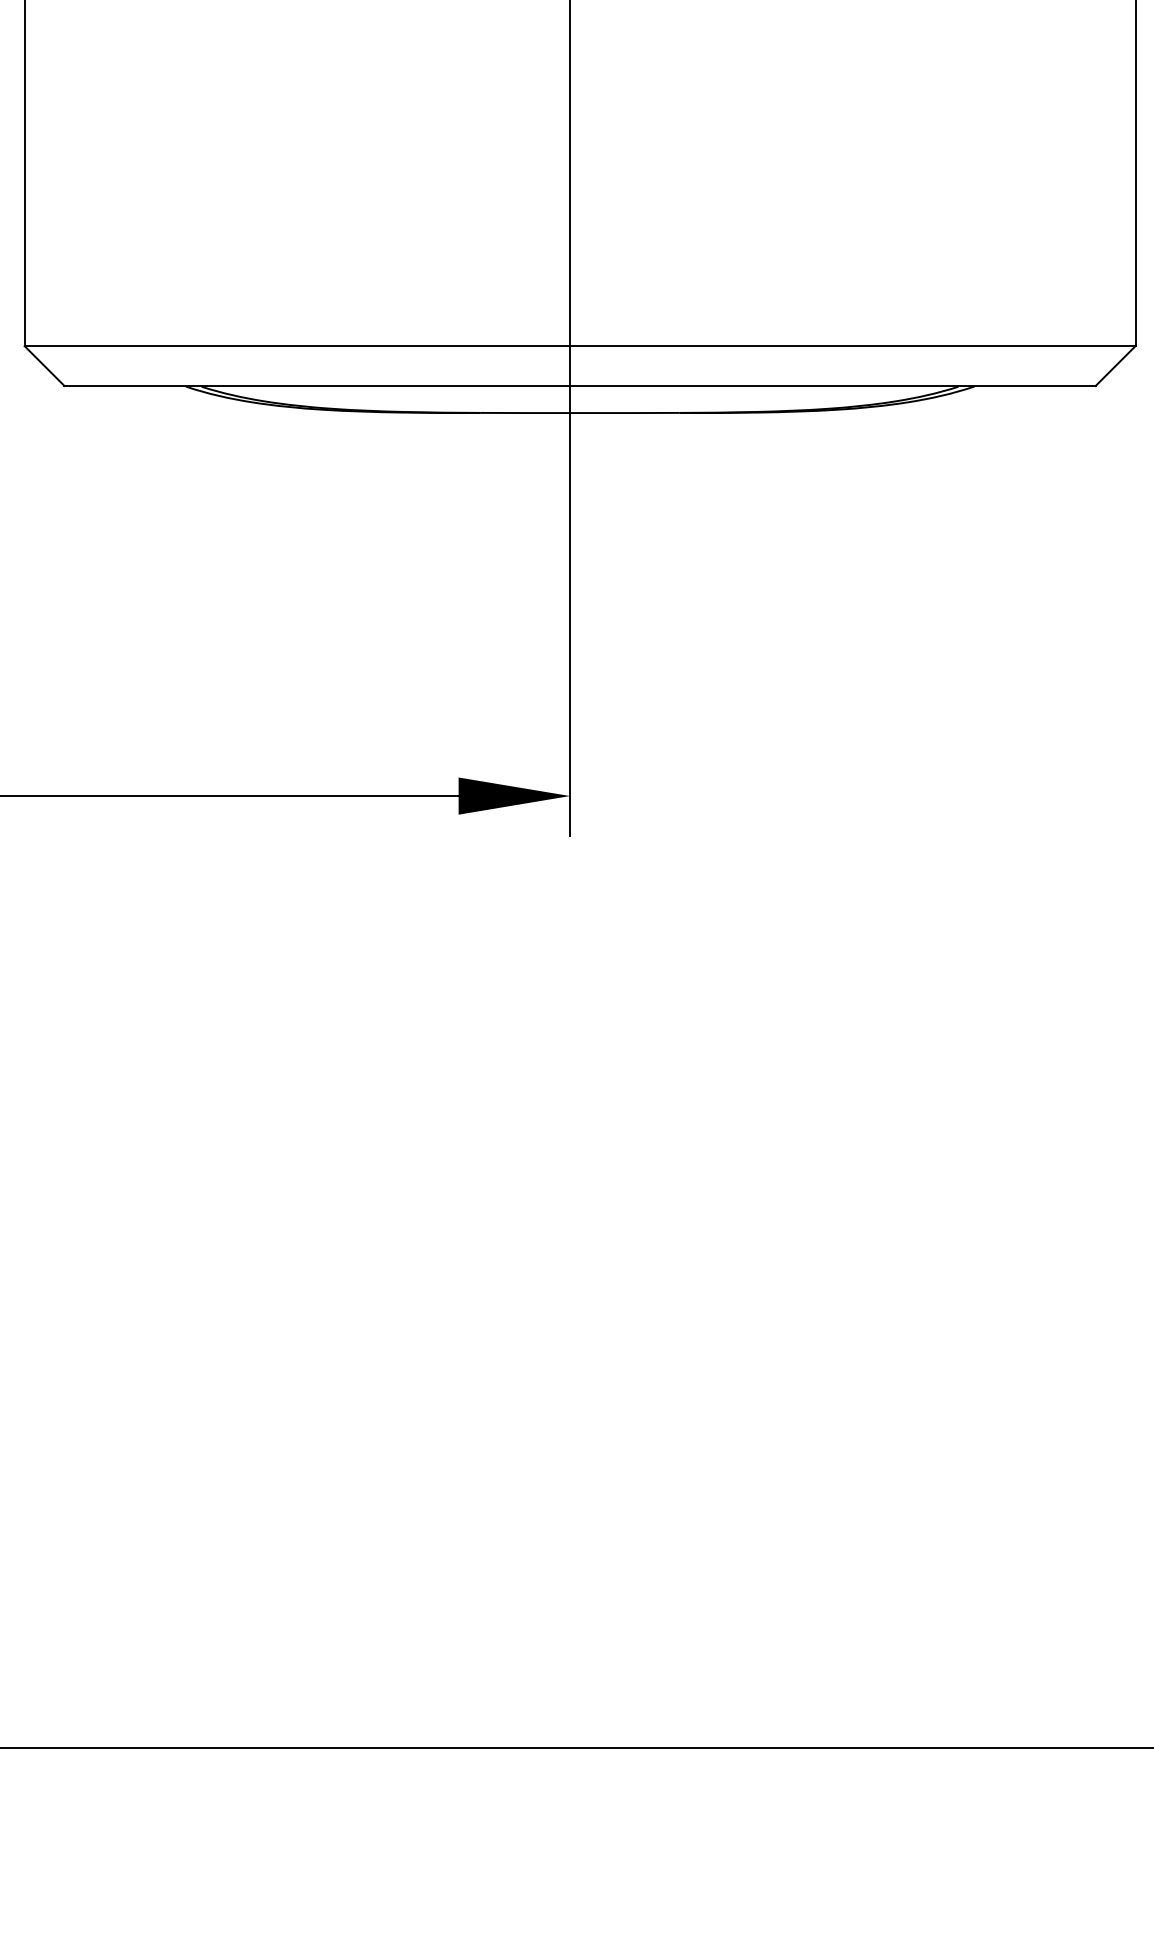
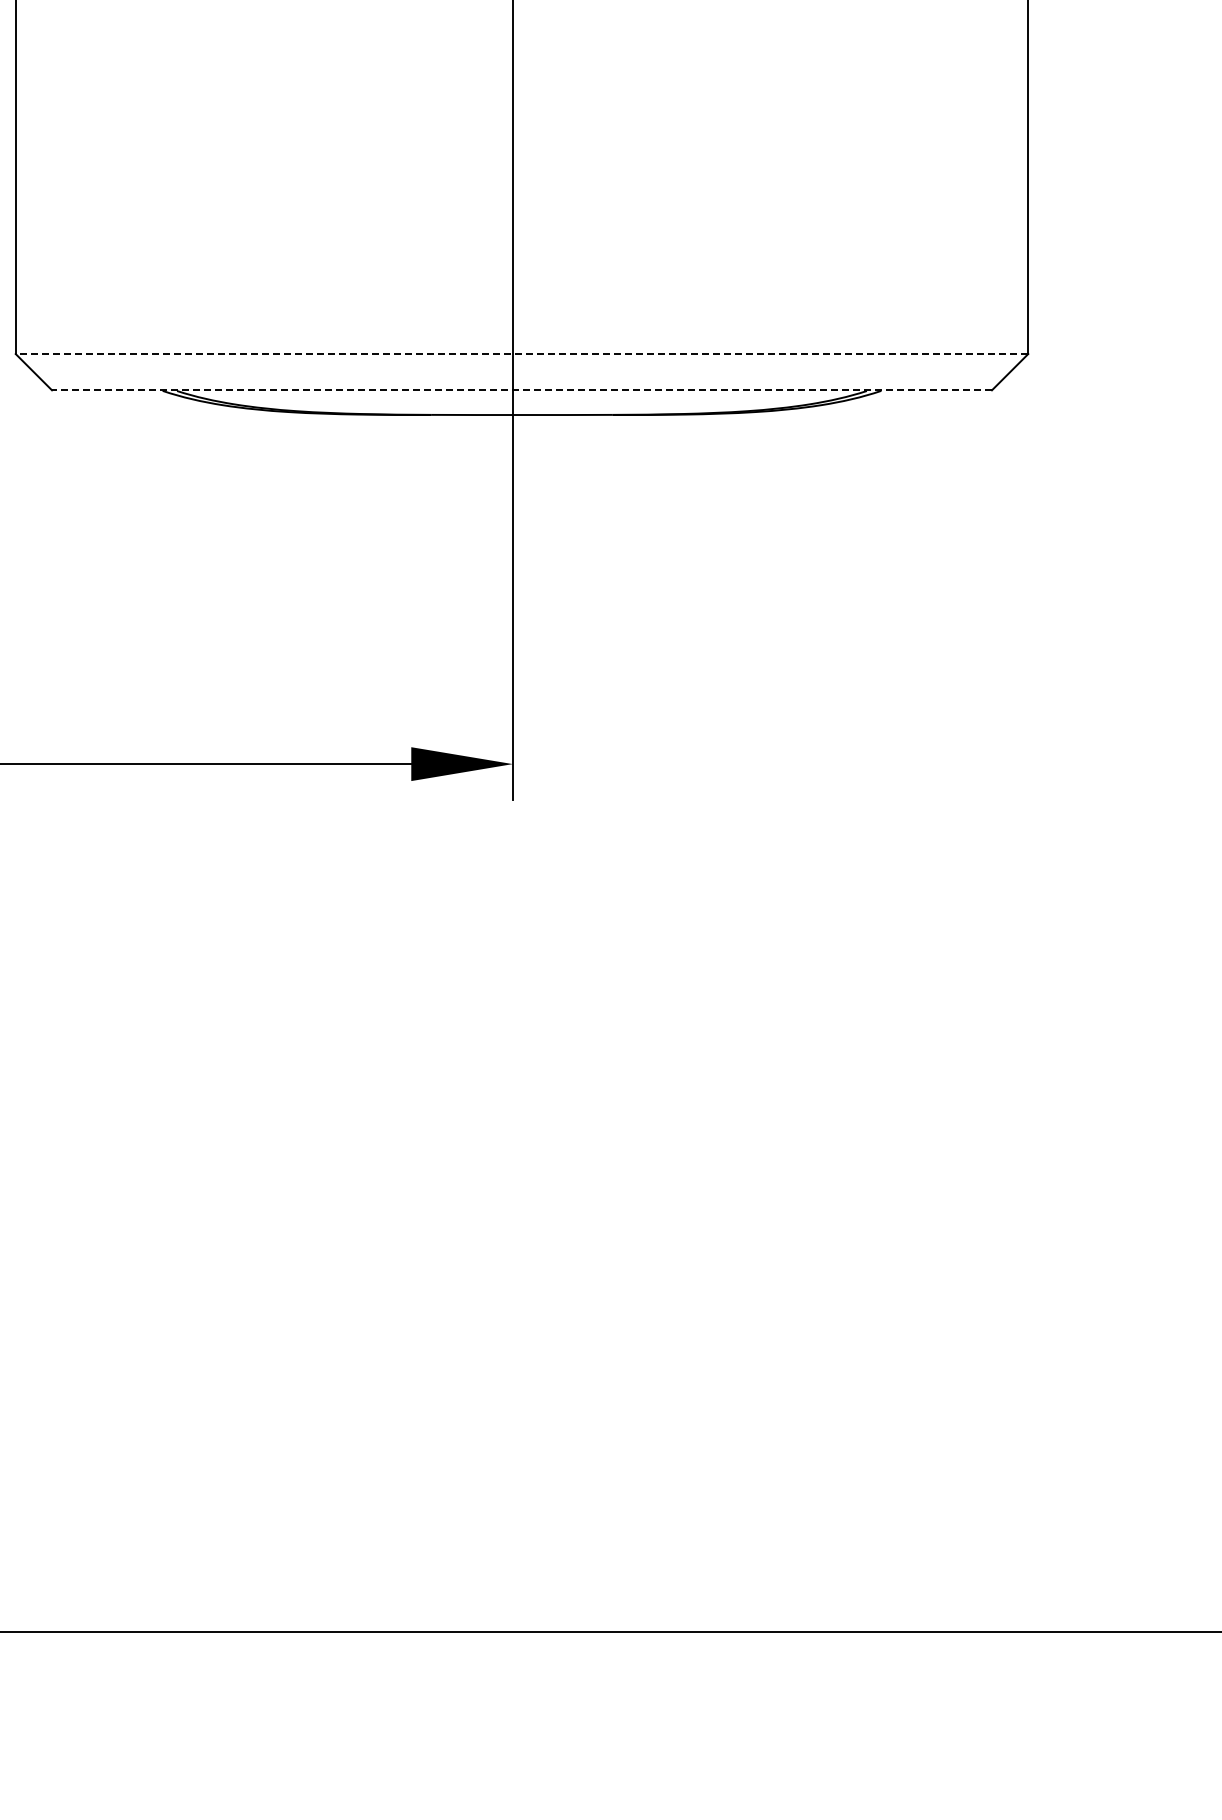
line: (579, 346) -> (521, 354), solid -> dashed
line: (580, 386) -> (522, 390), solid -> dashed

